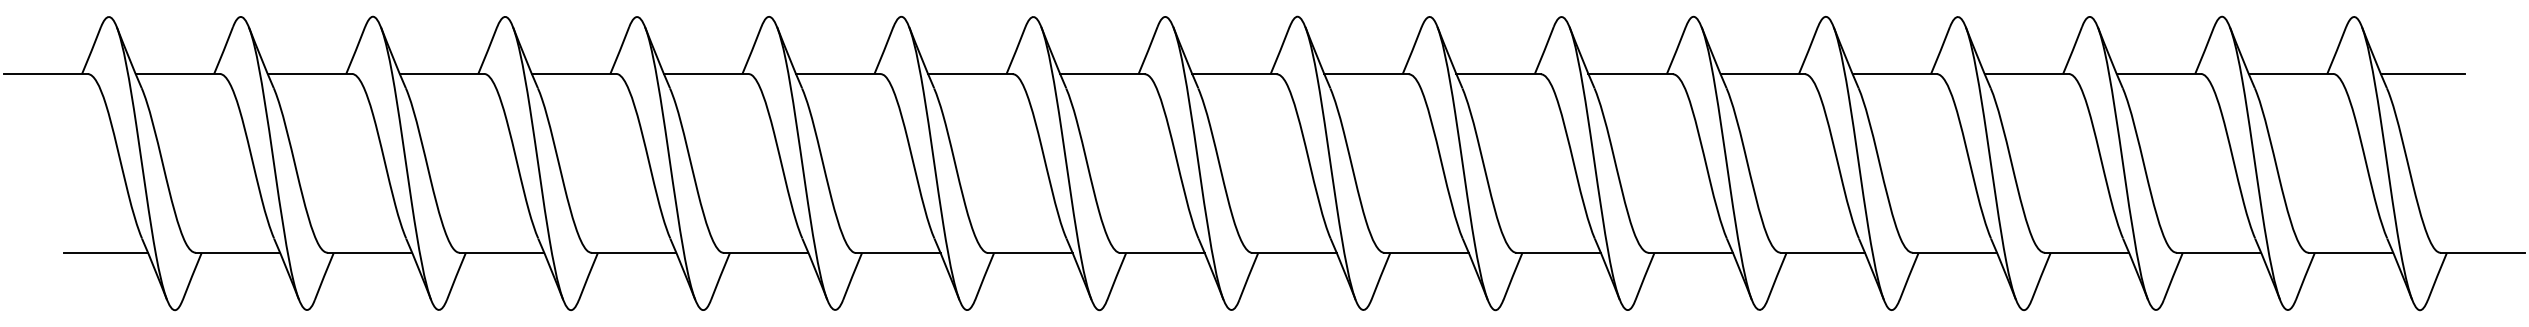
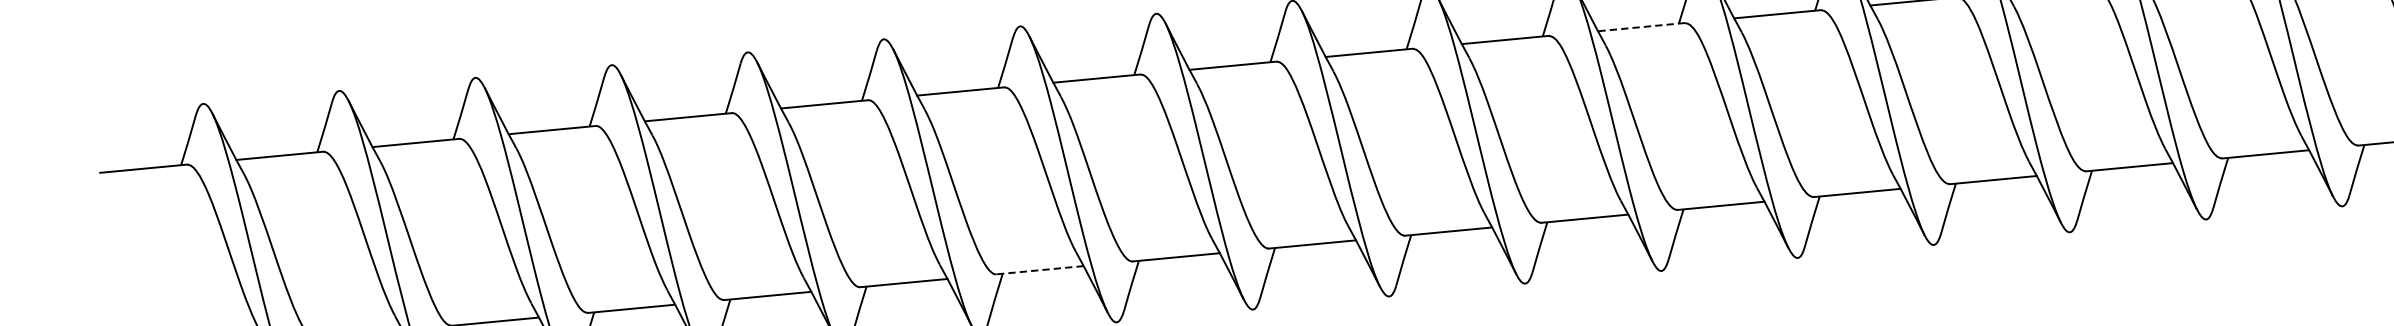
line: (1498, 73) -> (1641, 26), solid -> dashed
line: (897, 252) -> (1039, 269), solid -> dashed

